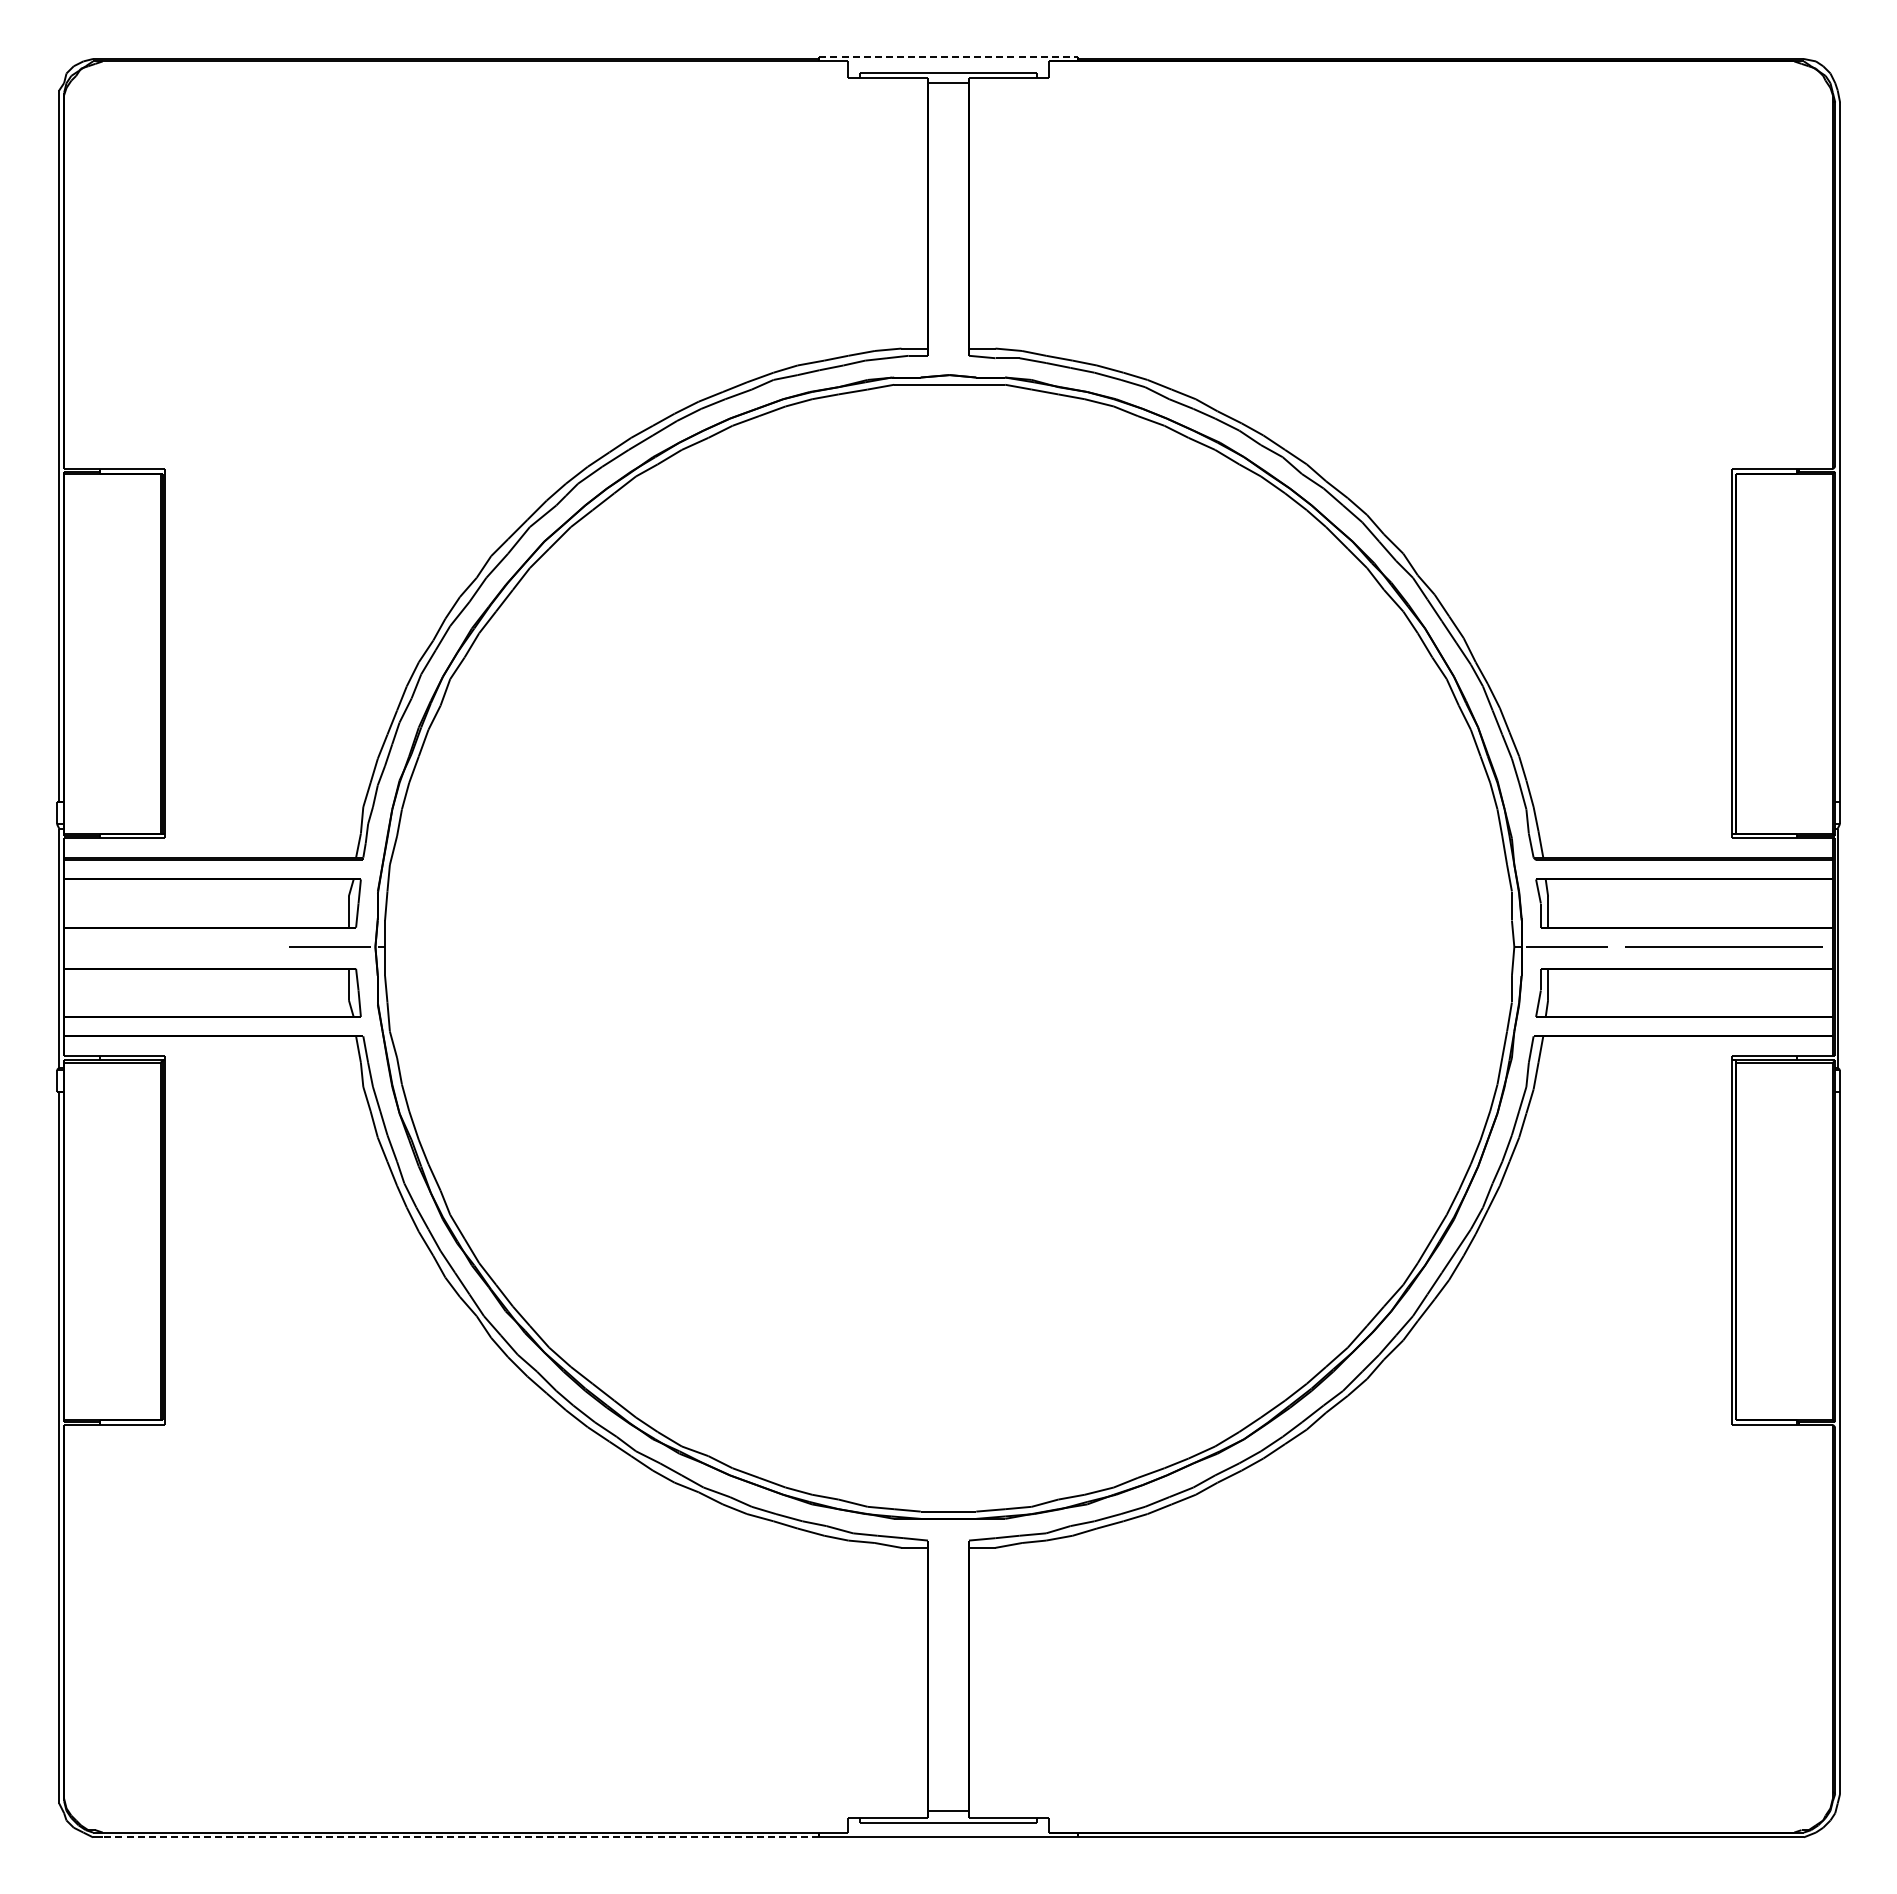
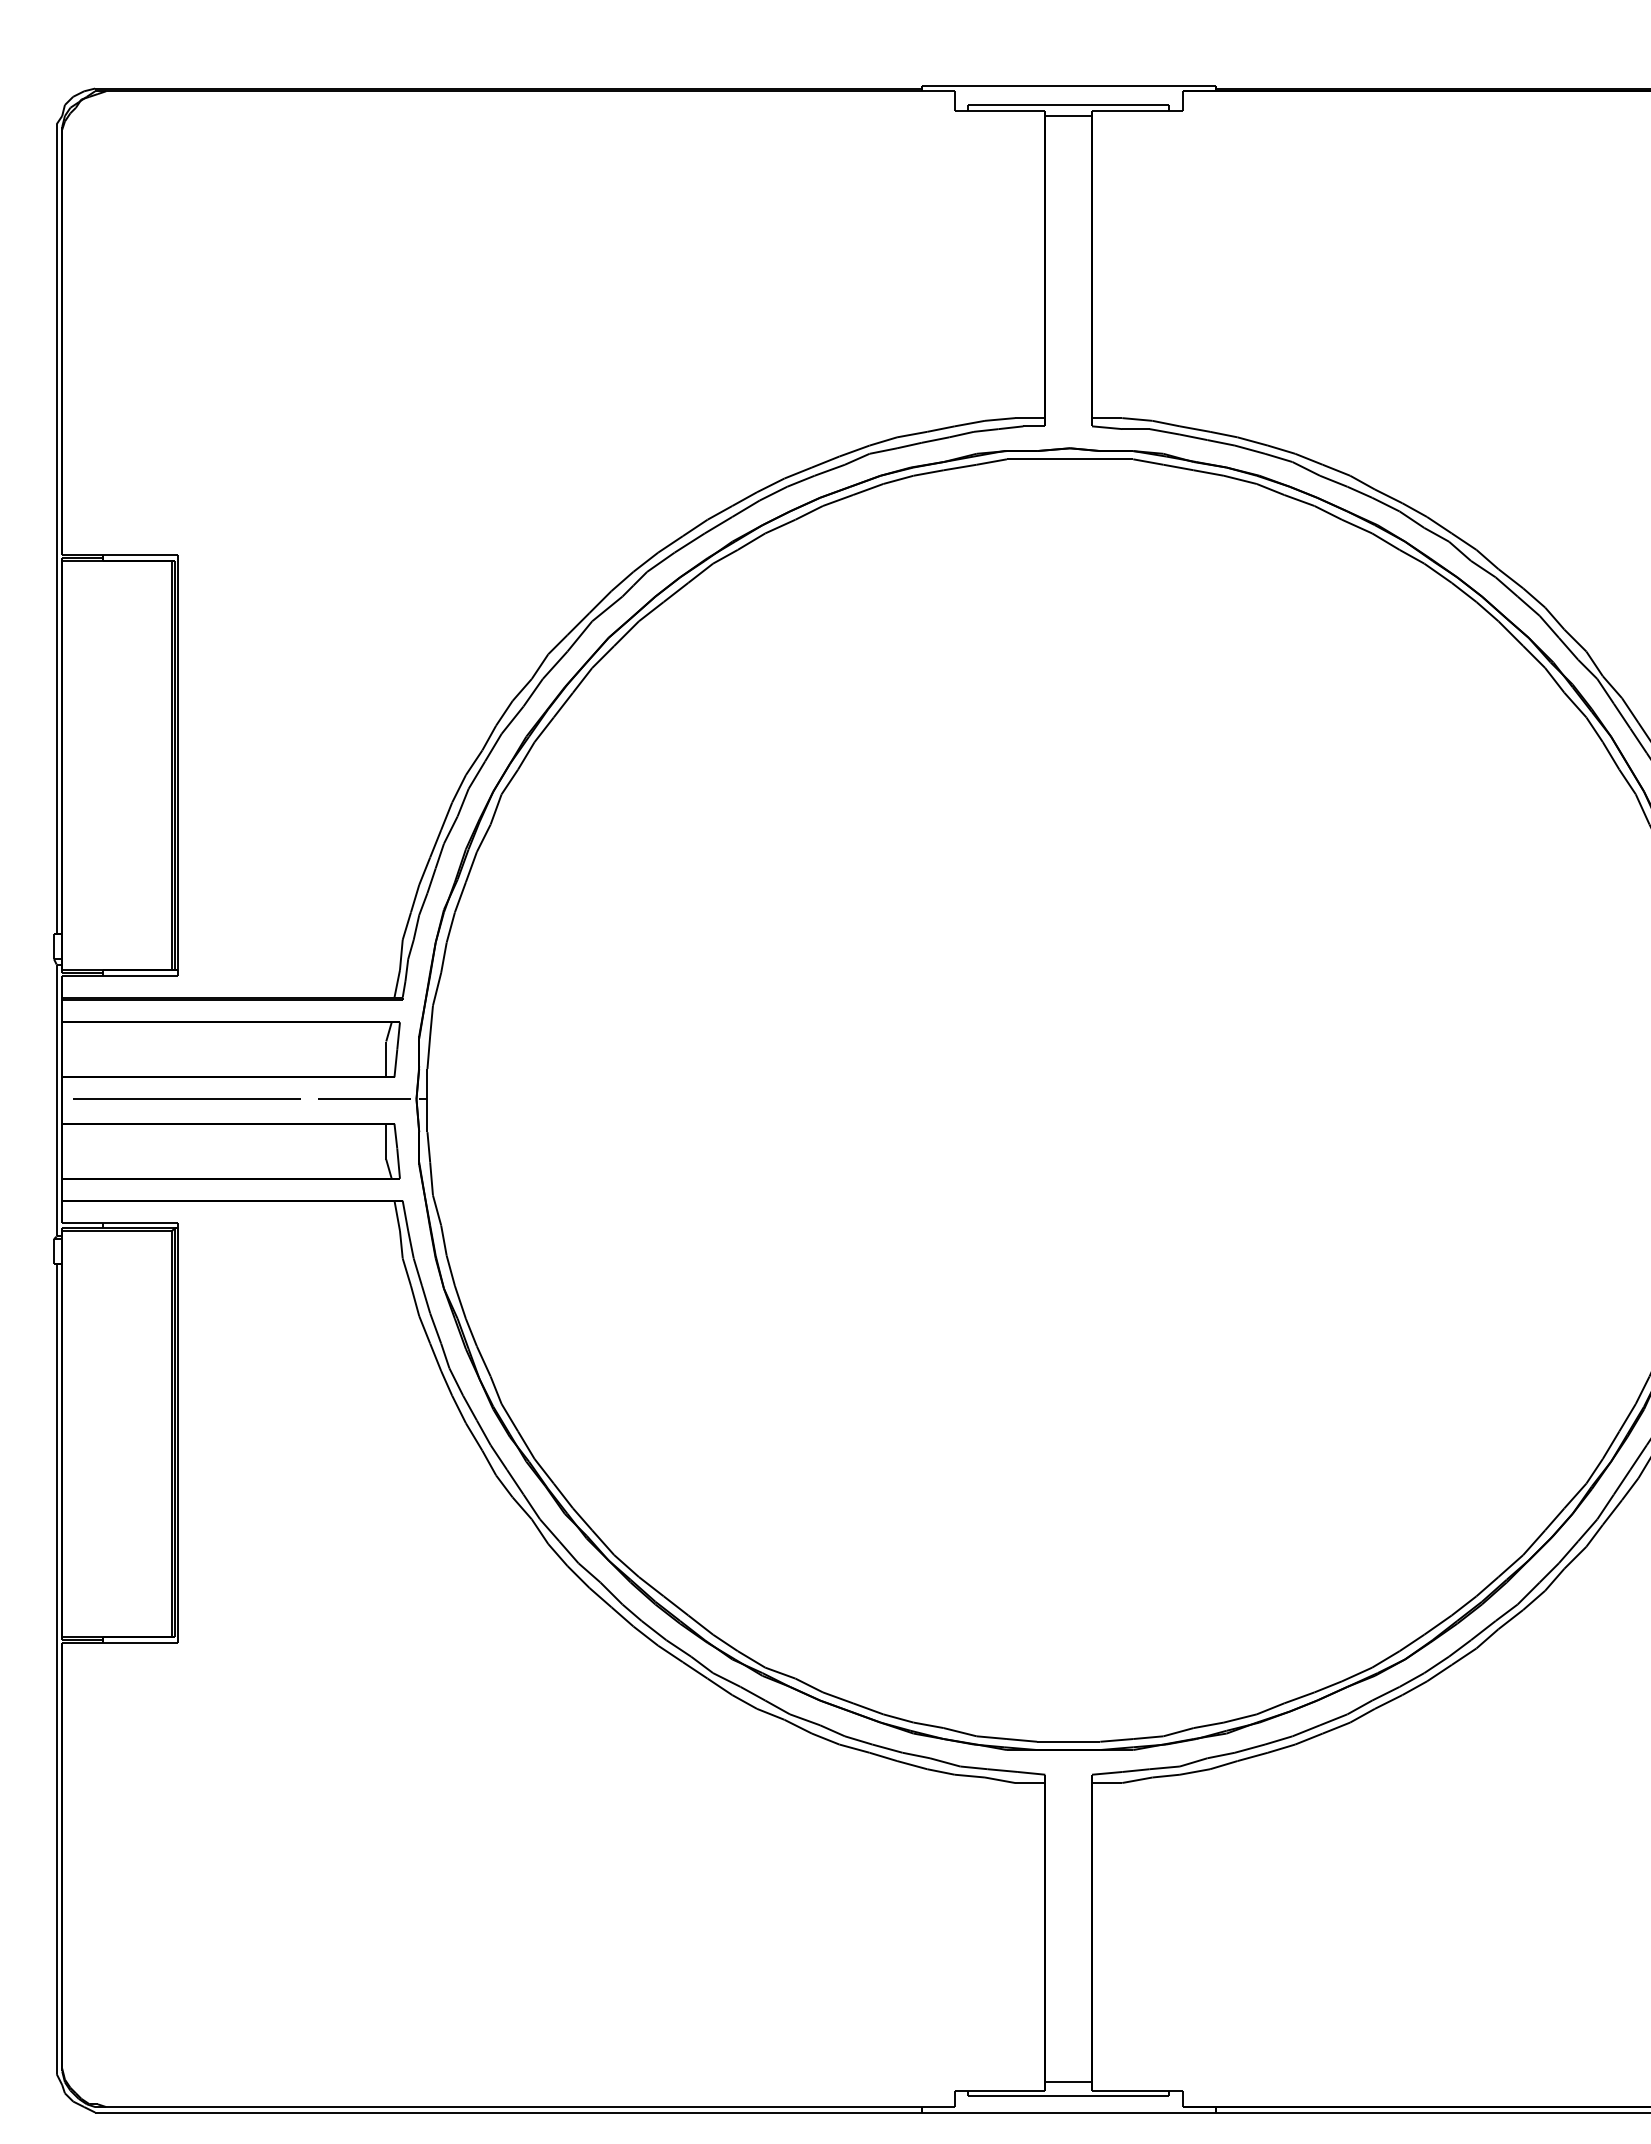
line: (948, 56) -> (1068, 85), dashed -> solid
line: (173, 946) -> (186, 1098), added
line: (460, 1837) -> (513, 2112), dashed -> solid

